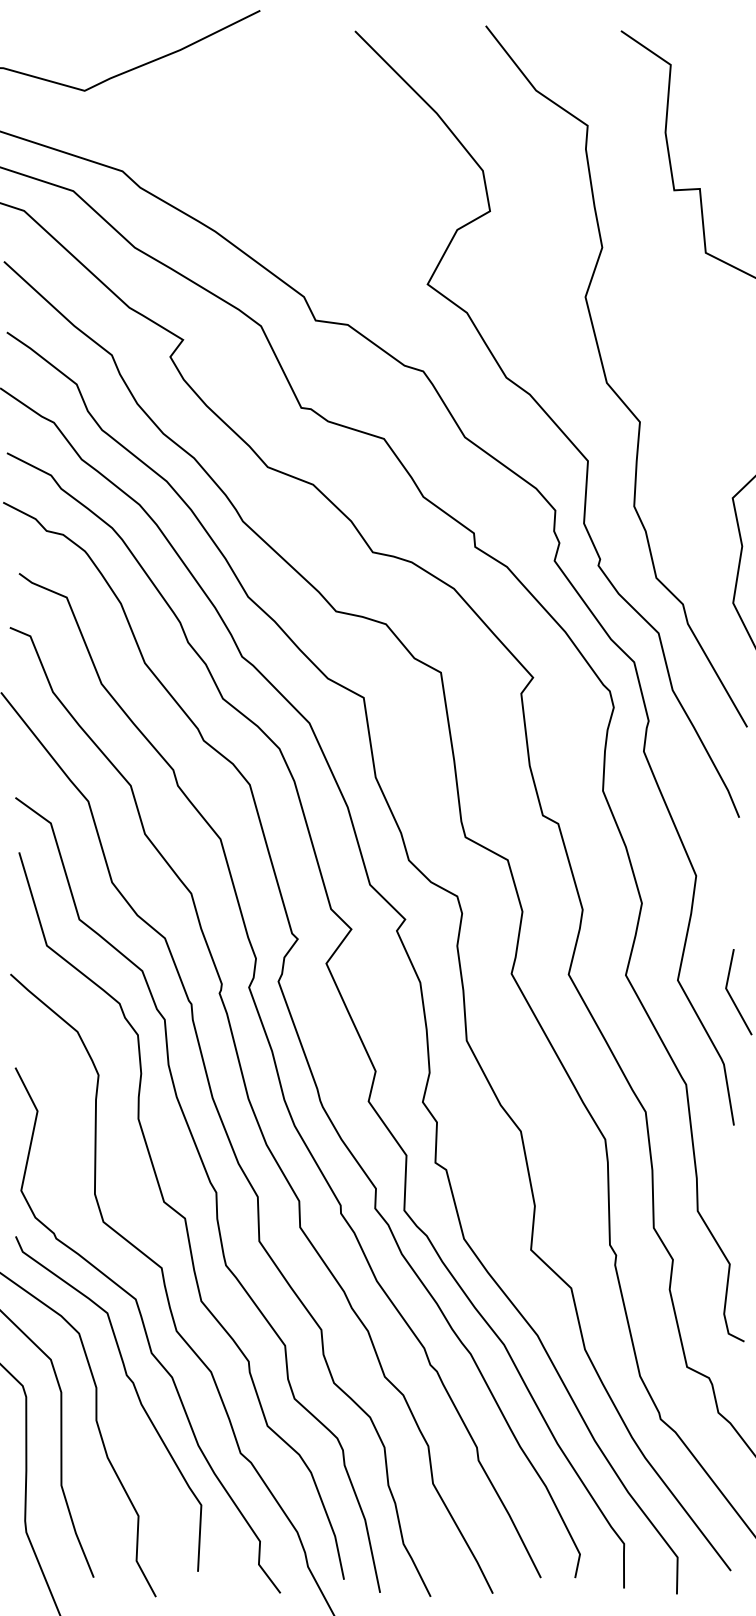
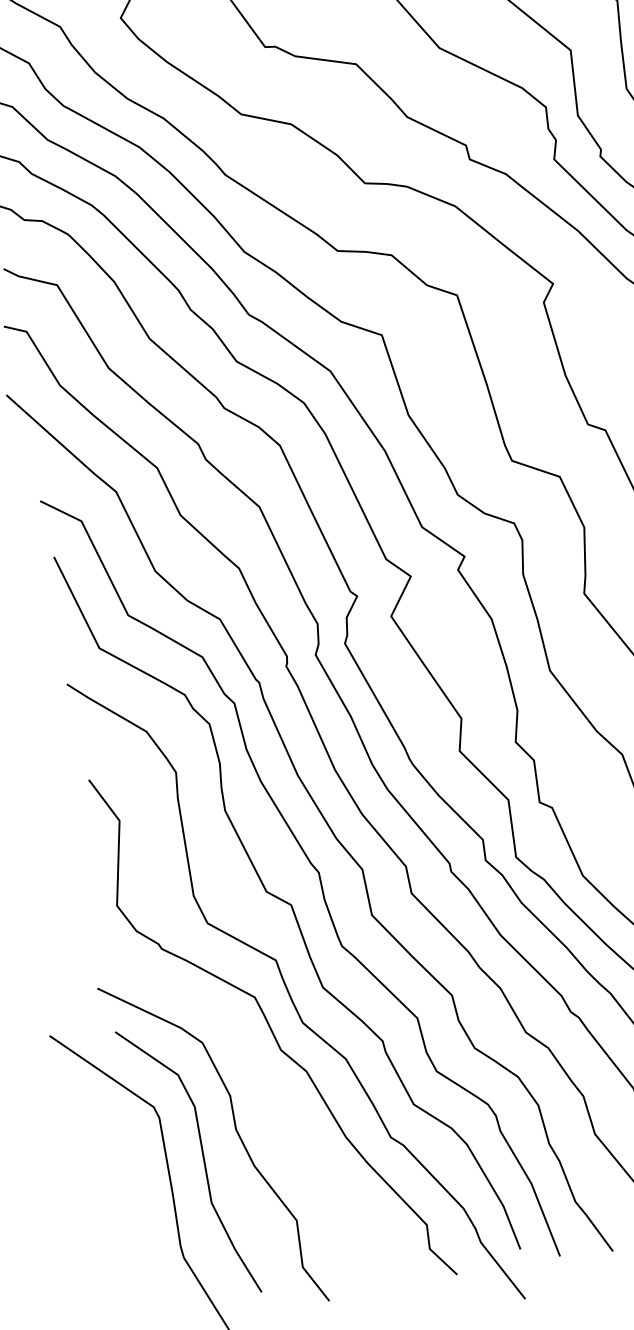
curve: (135, 1392) -> (271, 1093), removed

